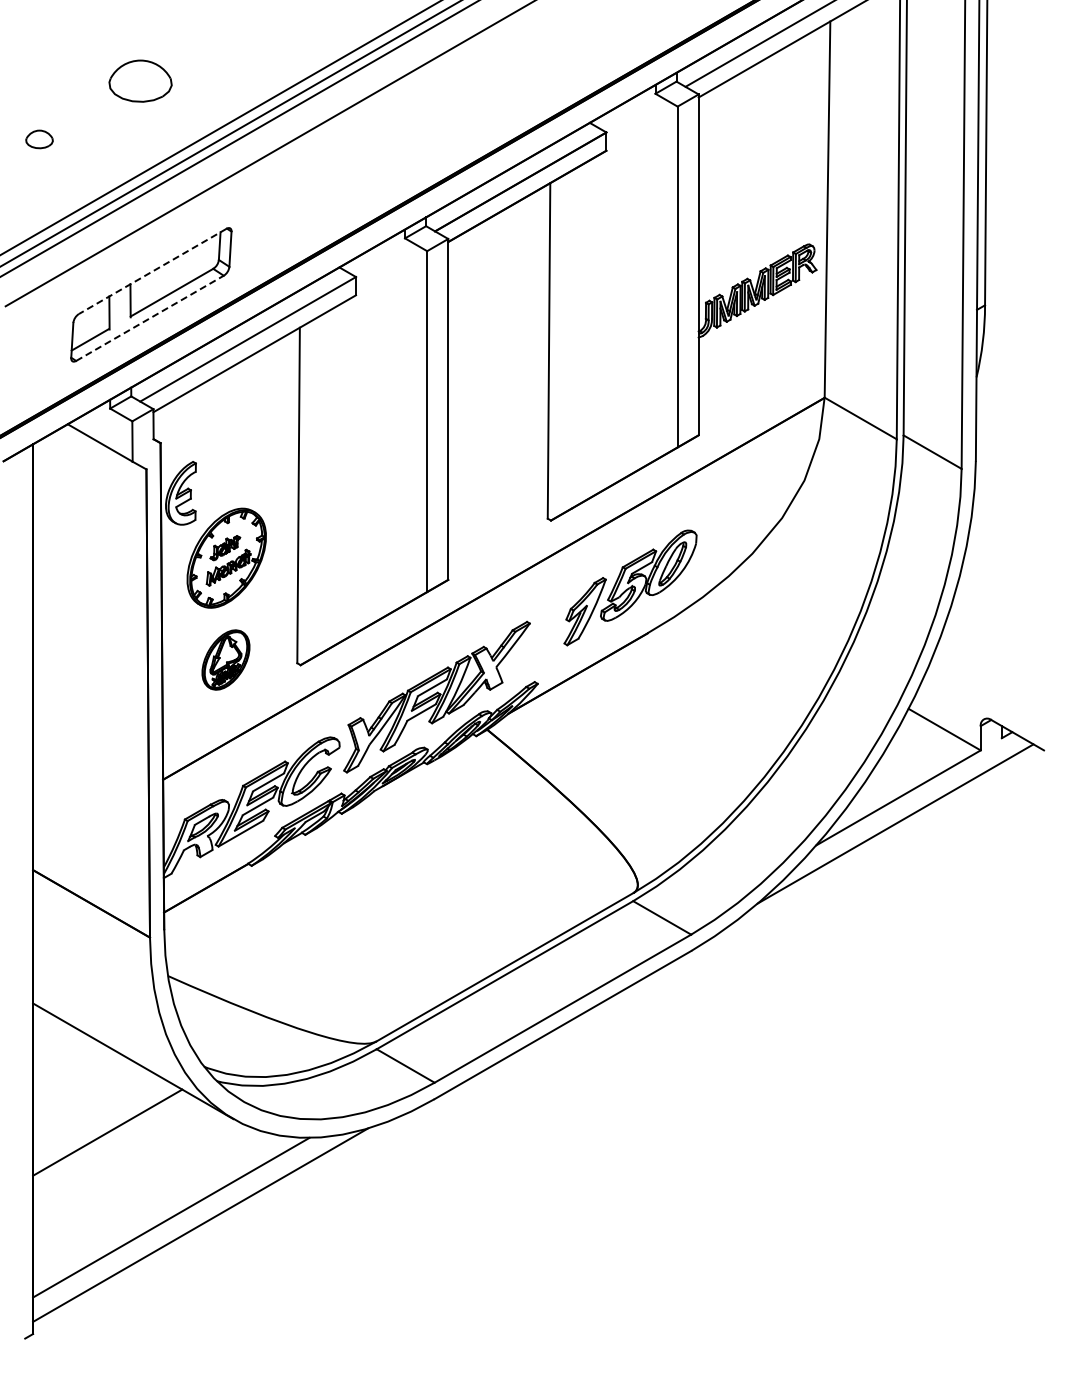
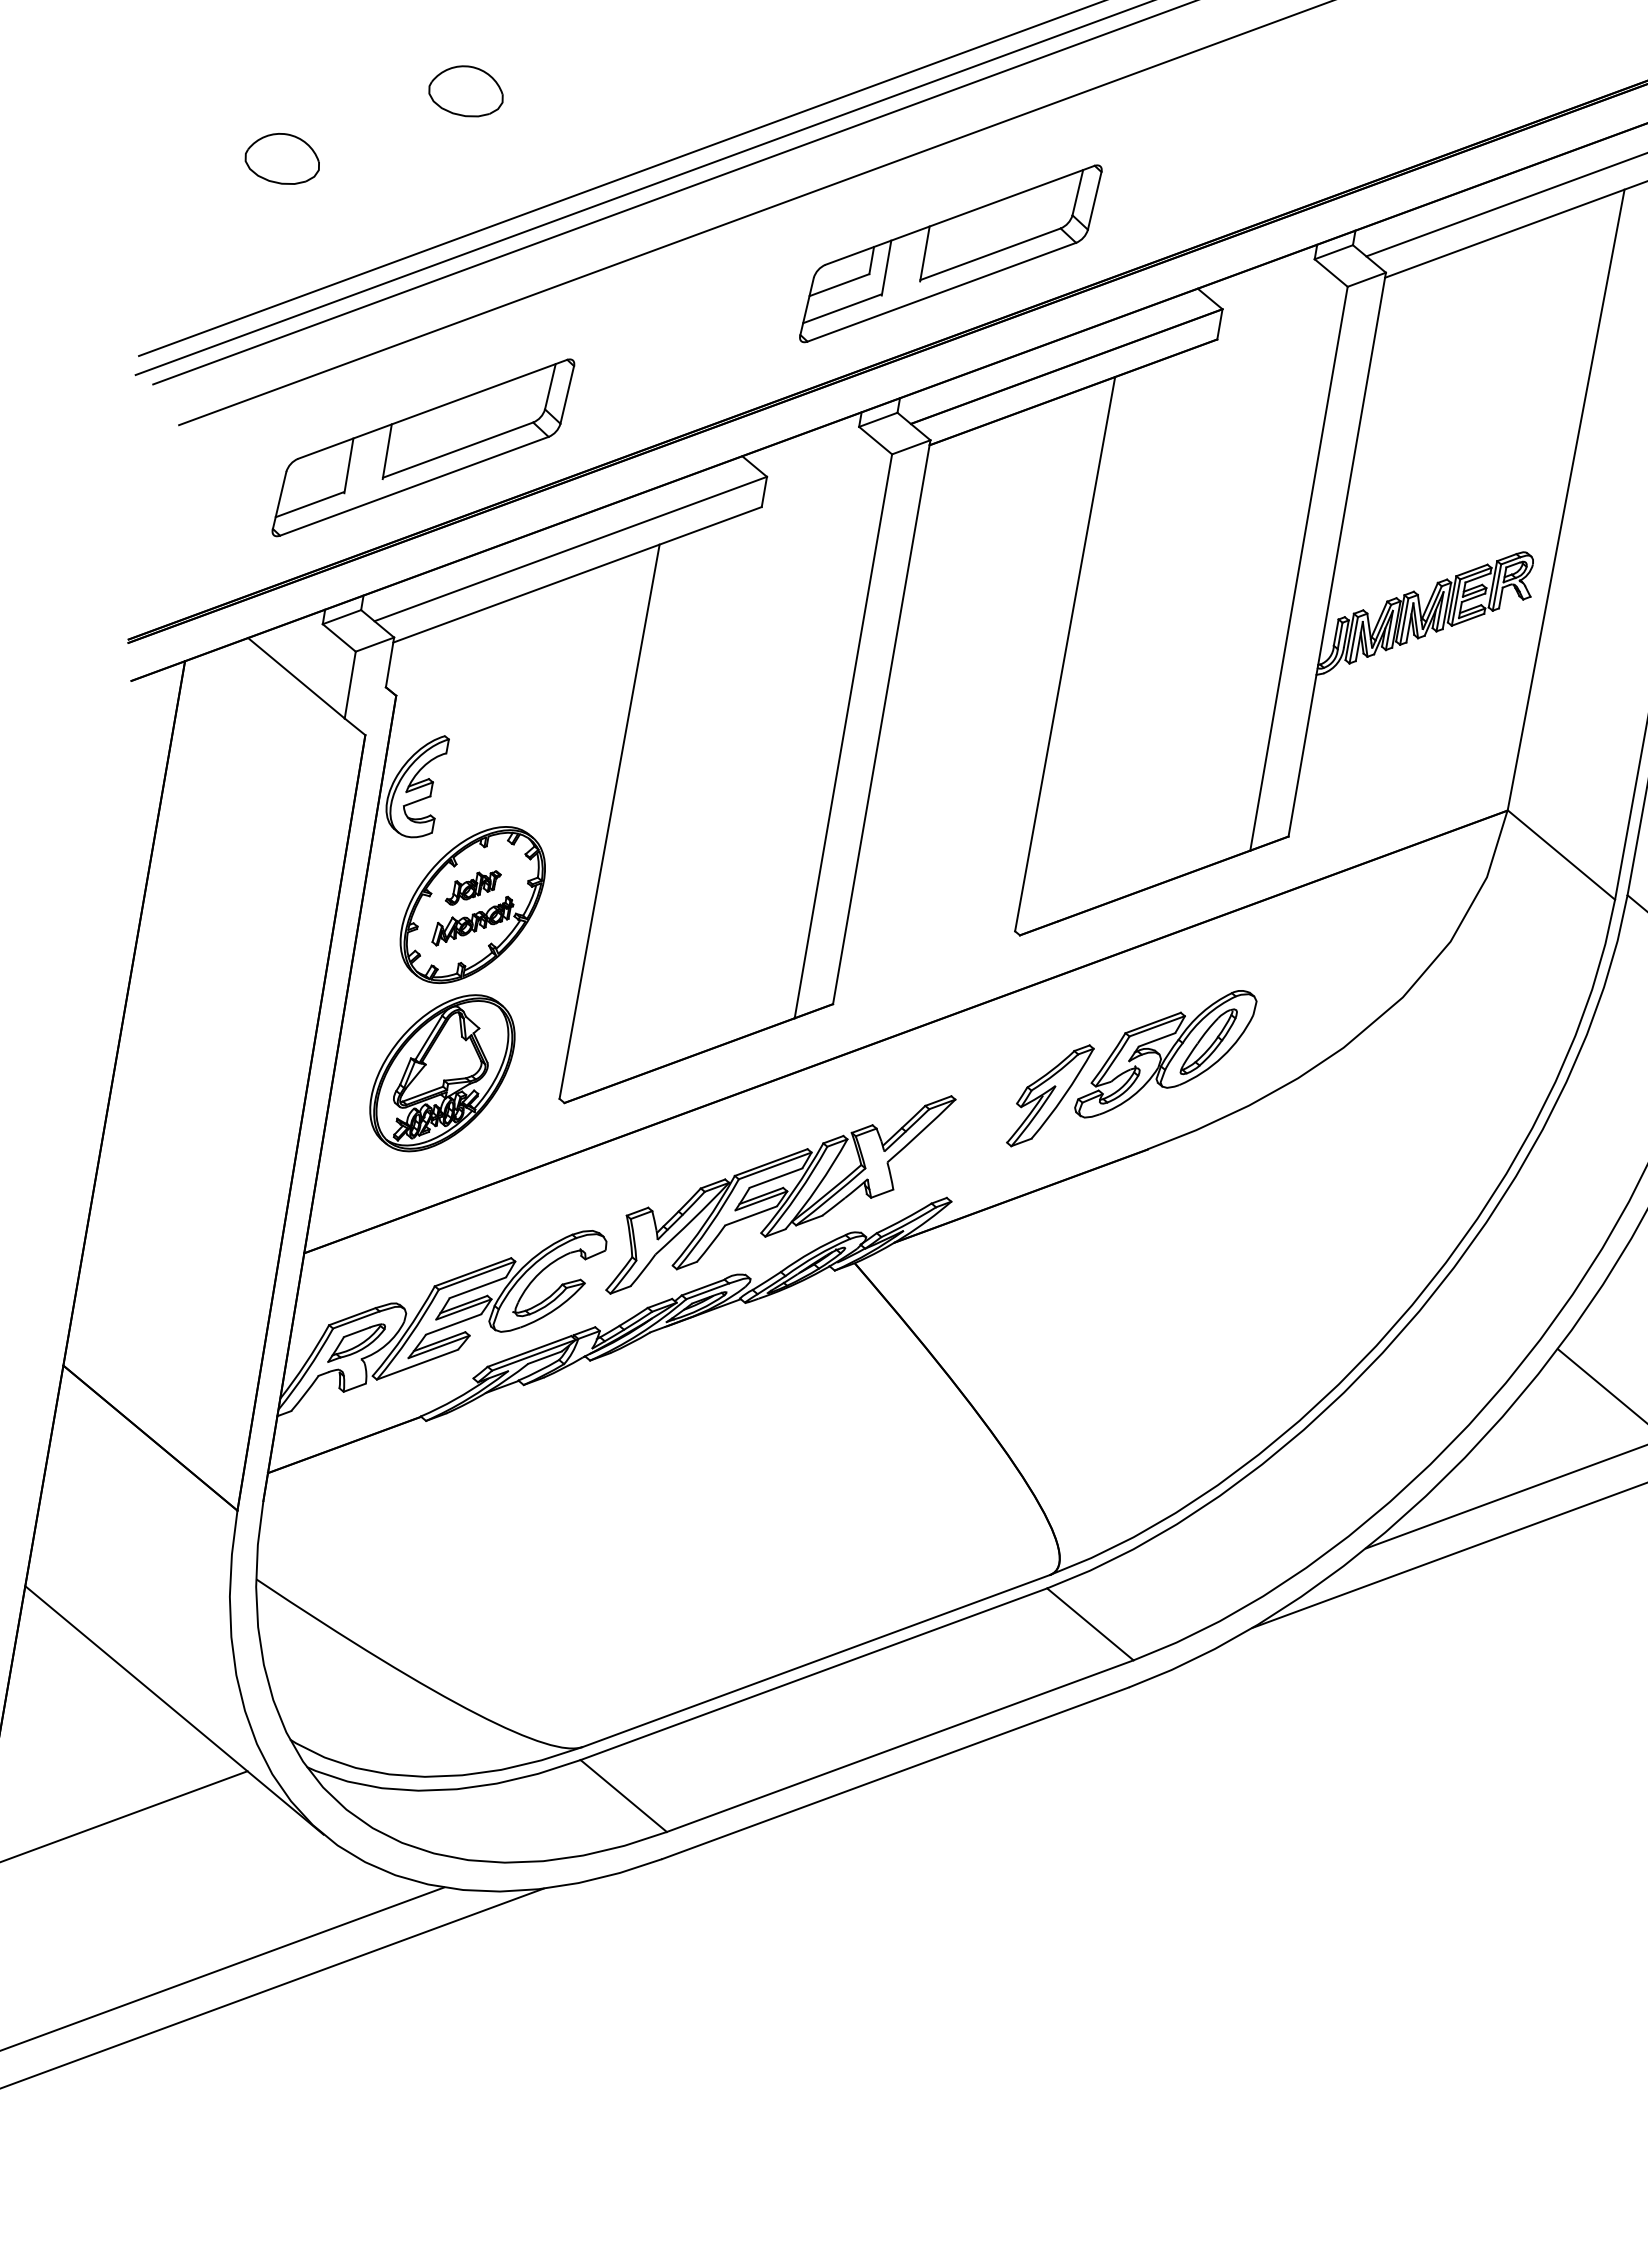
part: (140, 80) -> (466, 90), size x0.71
part: (441, 127) -> (951, 253), added
part: (39, 139) -> (282, 158), size x1.67
line: (152, 271) -> (431, 409), dashed -> solid
line: (150, 318) -> (415, 486), dashed -> solid
part: (225, 659) -> (441, 1072), size x1.67

